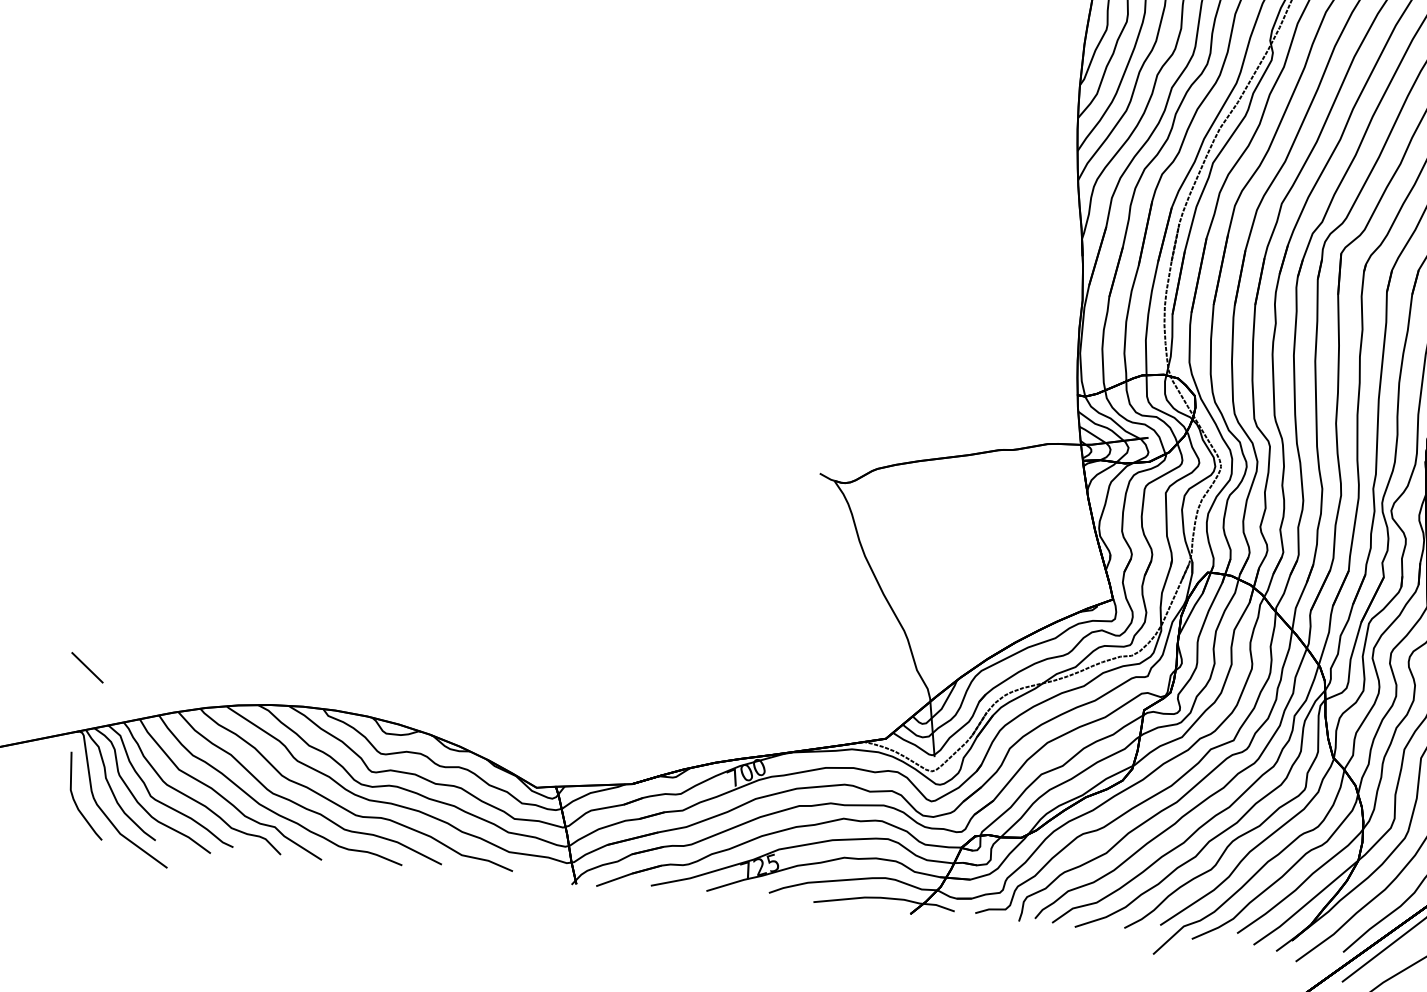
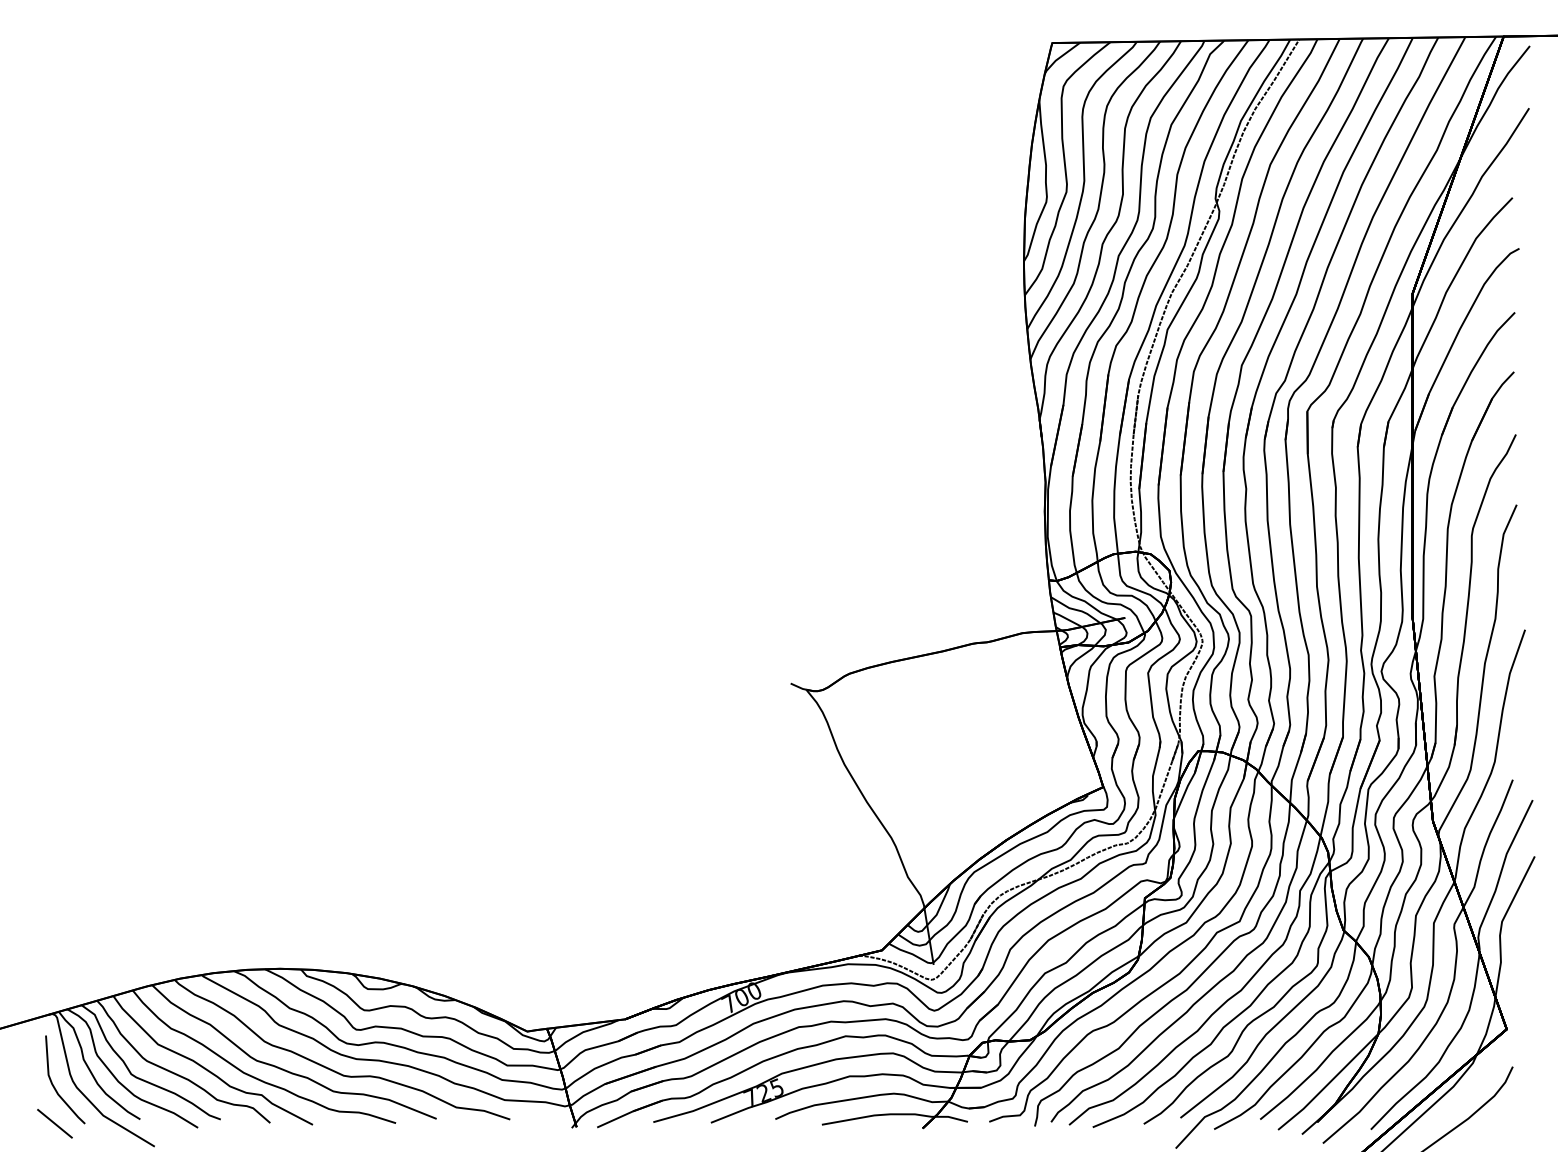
line: (87, 667) -> (54, 1123), moved

